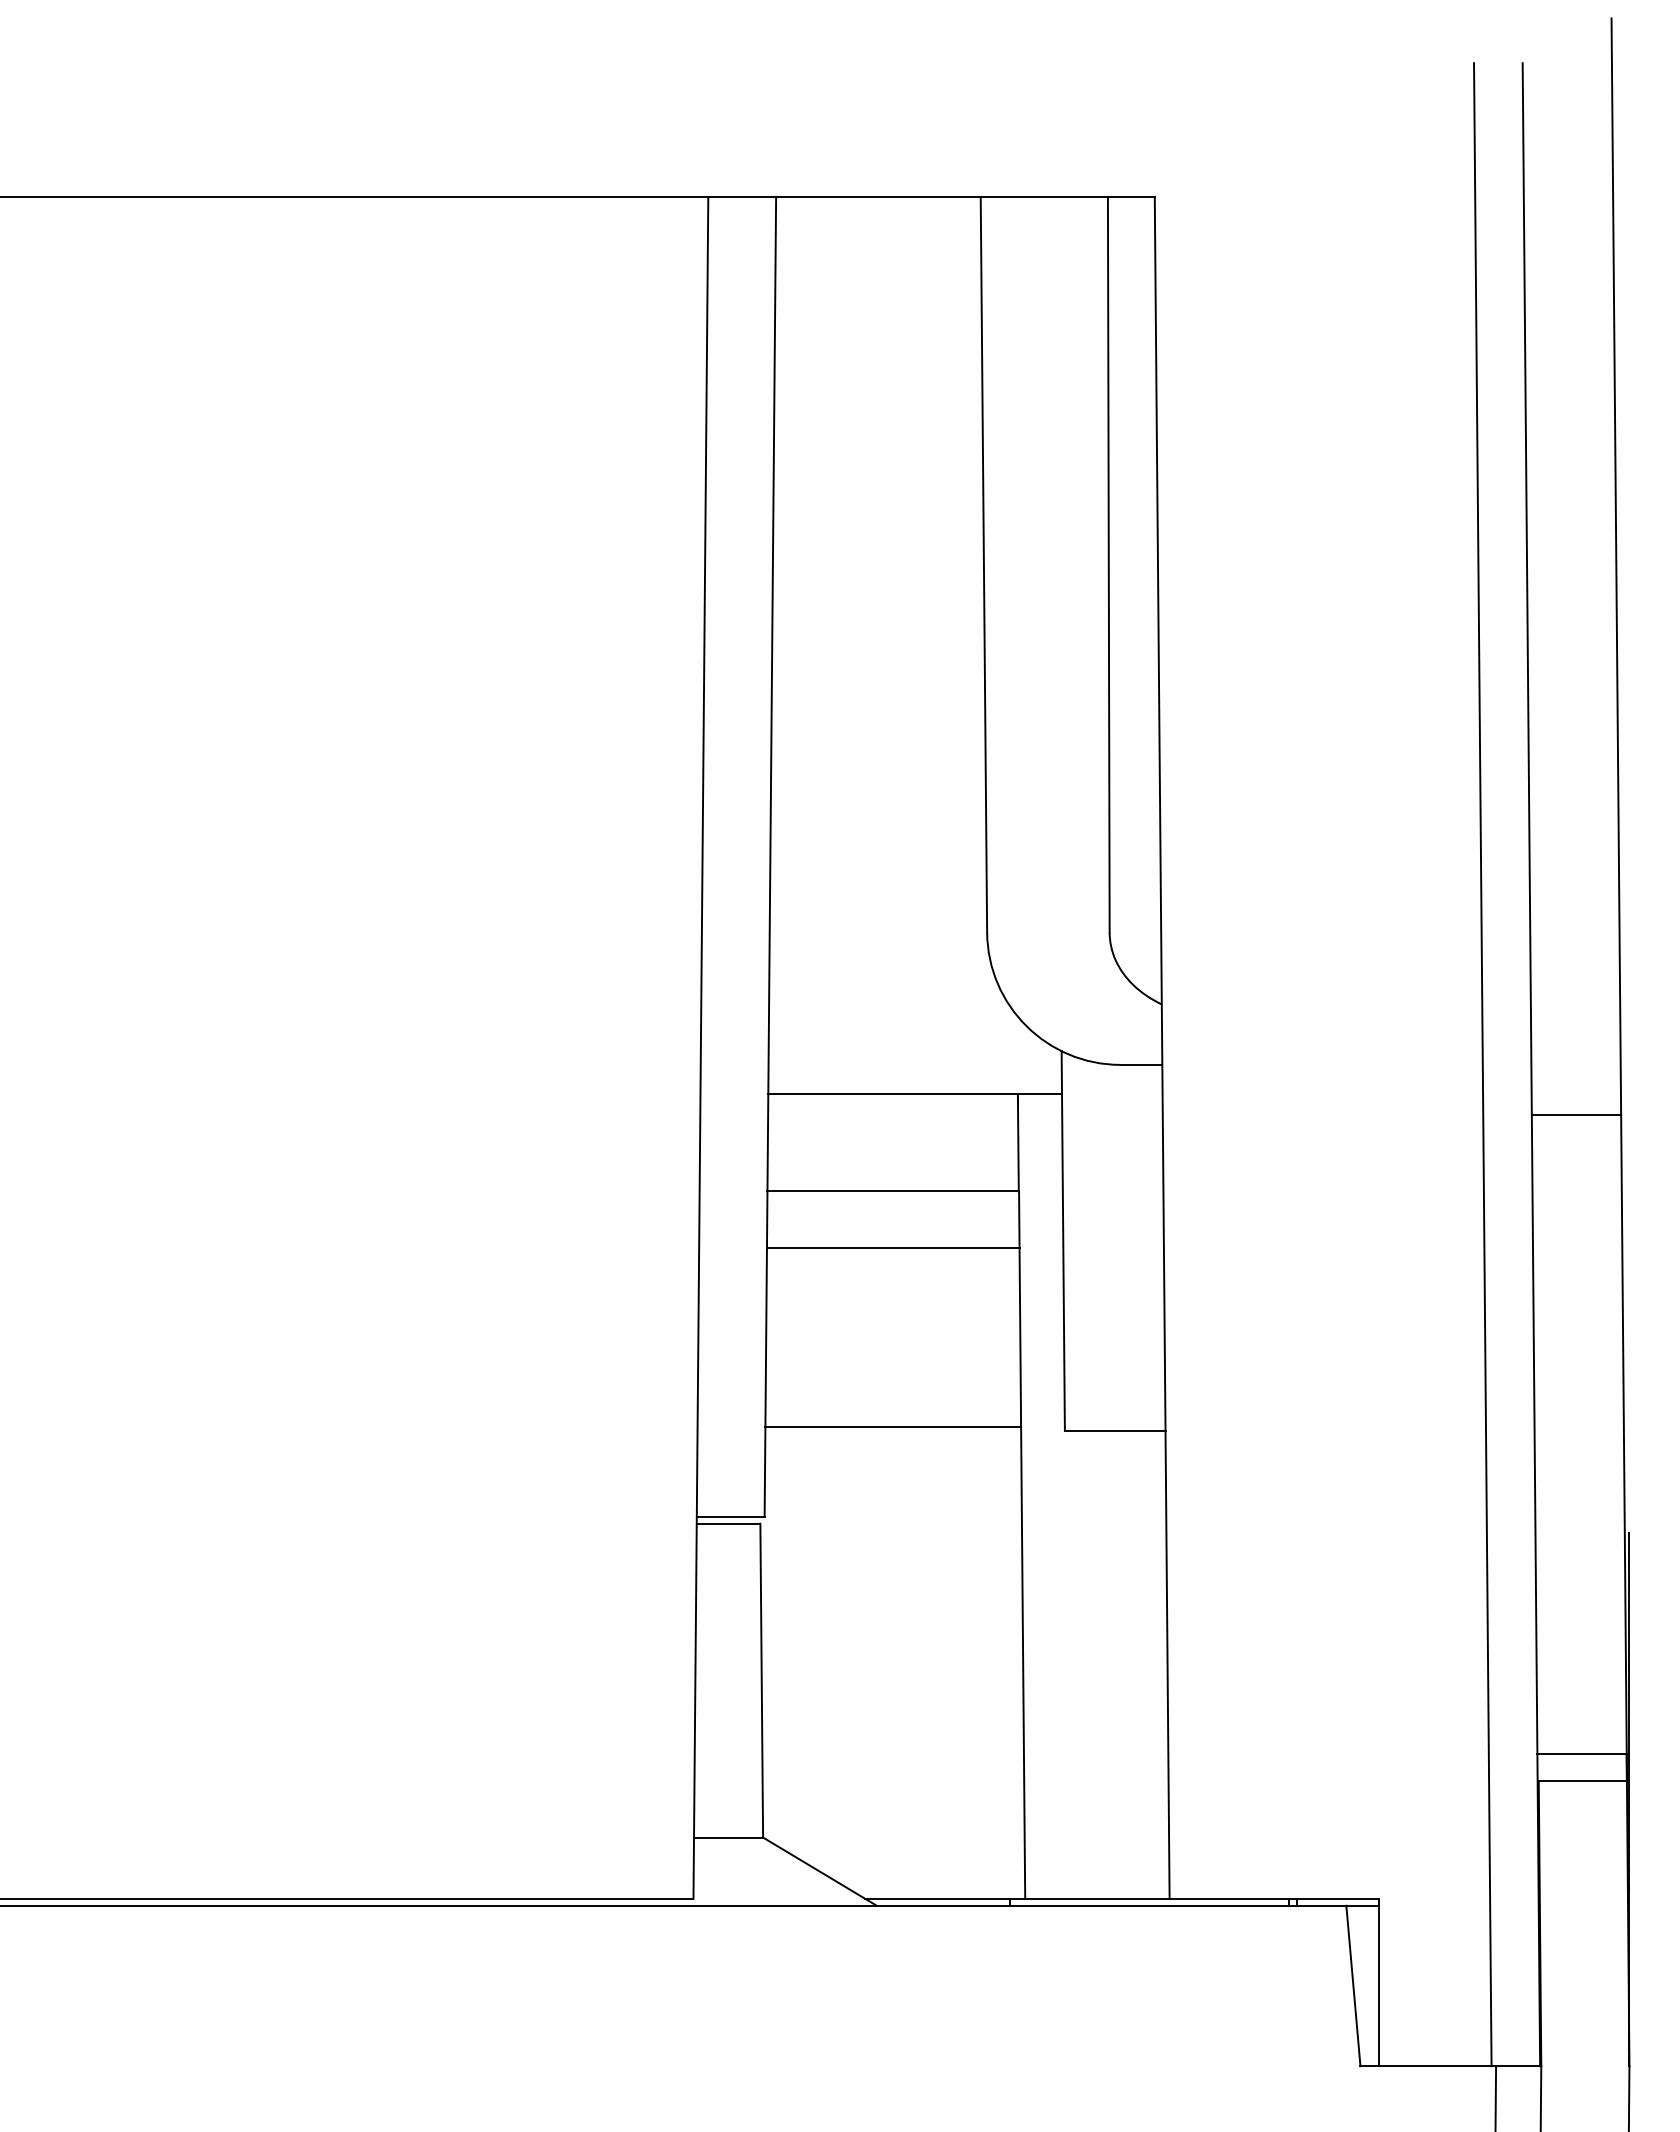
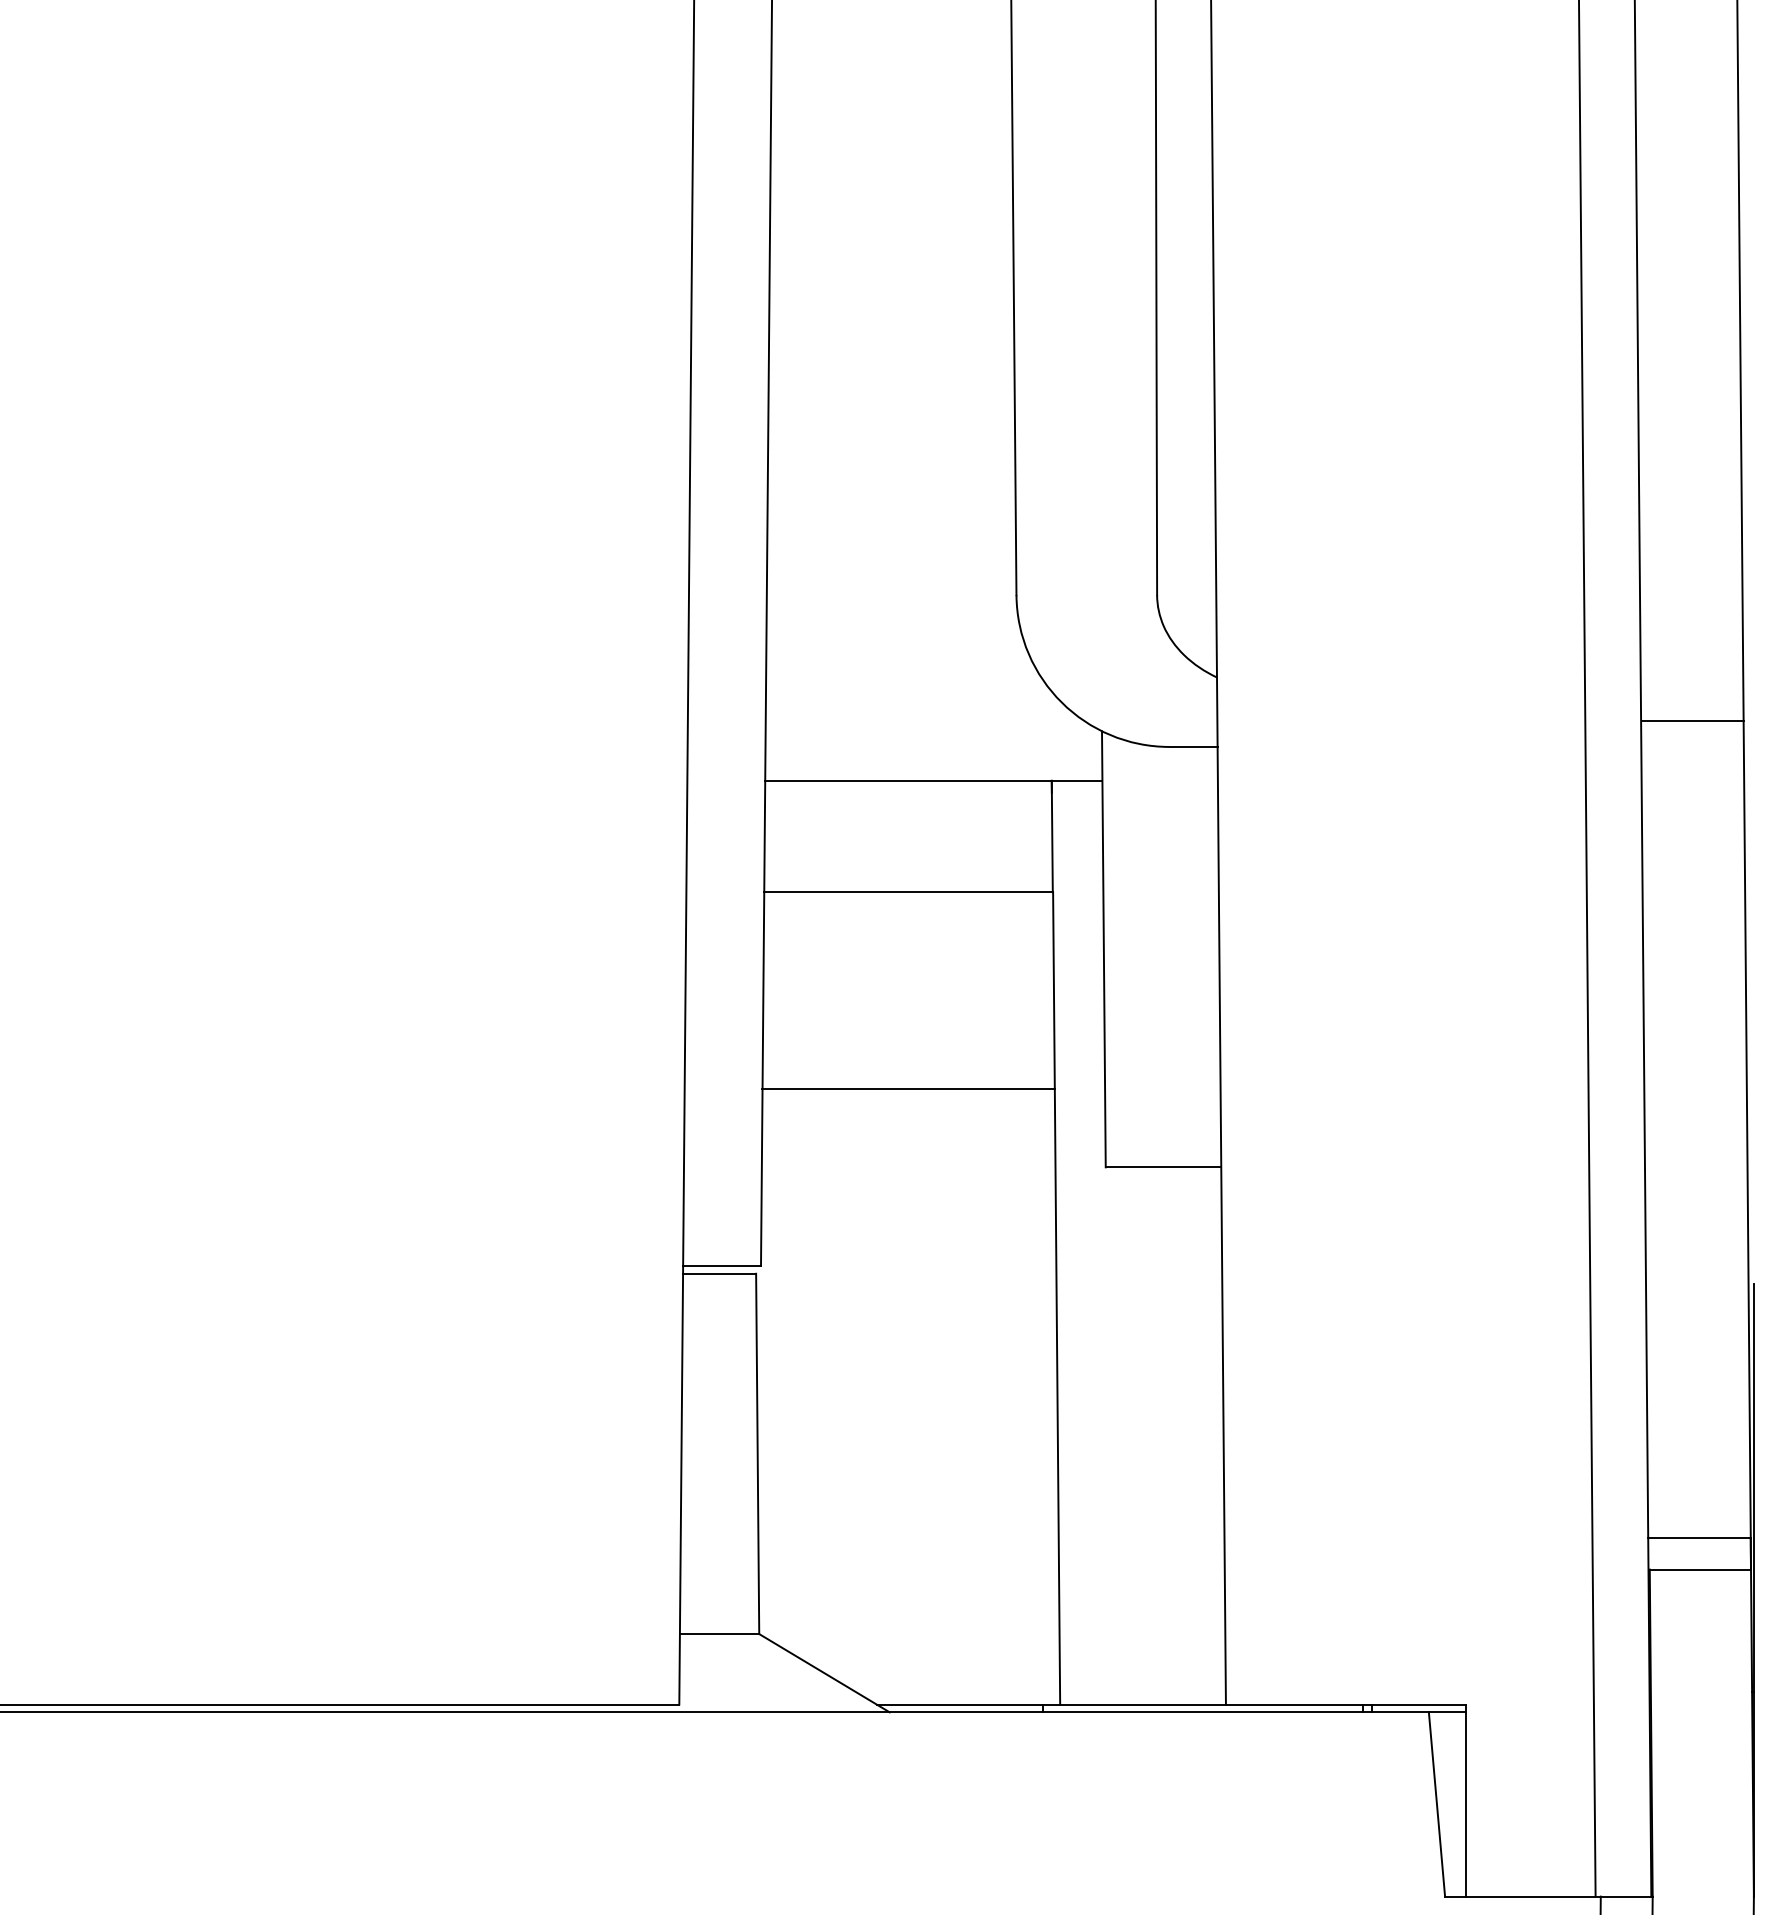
line: (1576, 1114) -> (1693, 721), moved
line: (892, 1247) -> (907, 956), removed
line: (893, 1426) -> (908, 1088), moved

